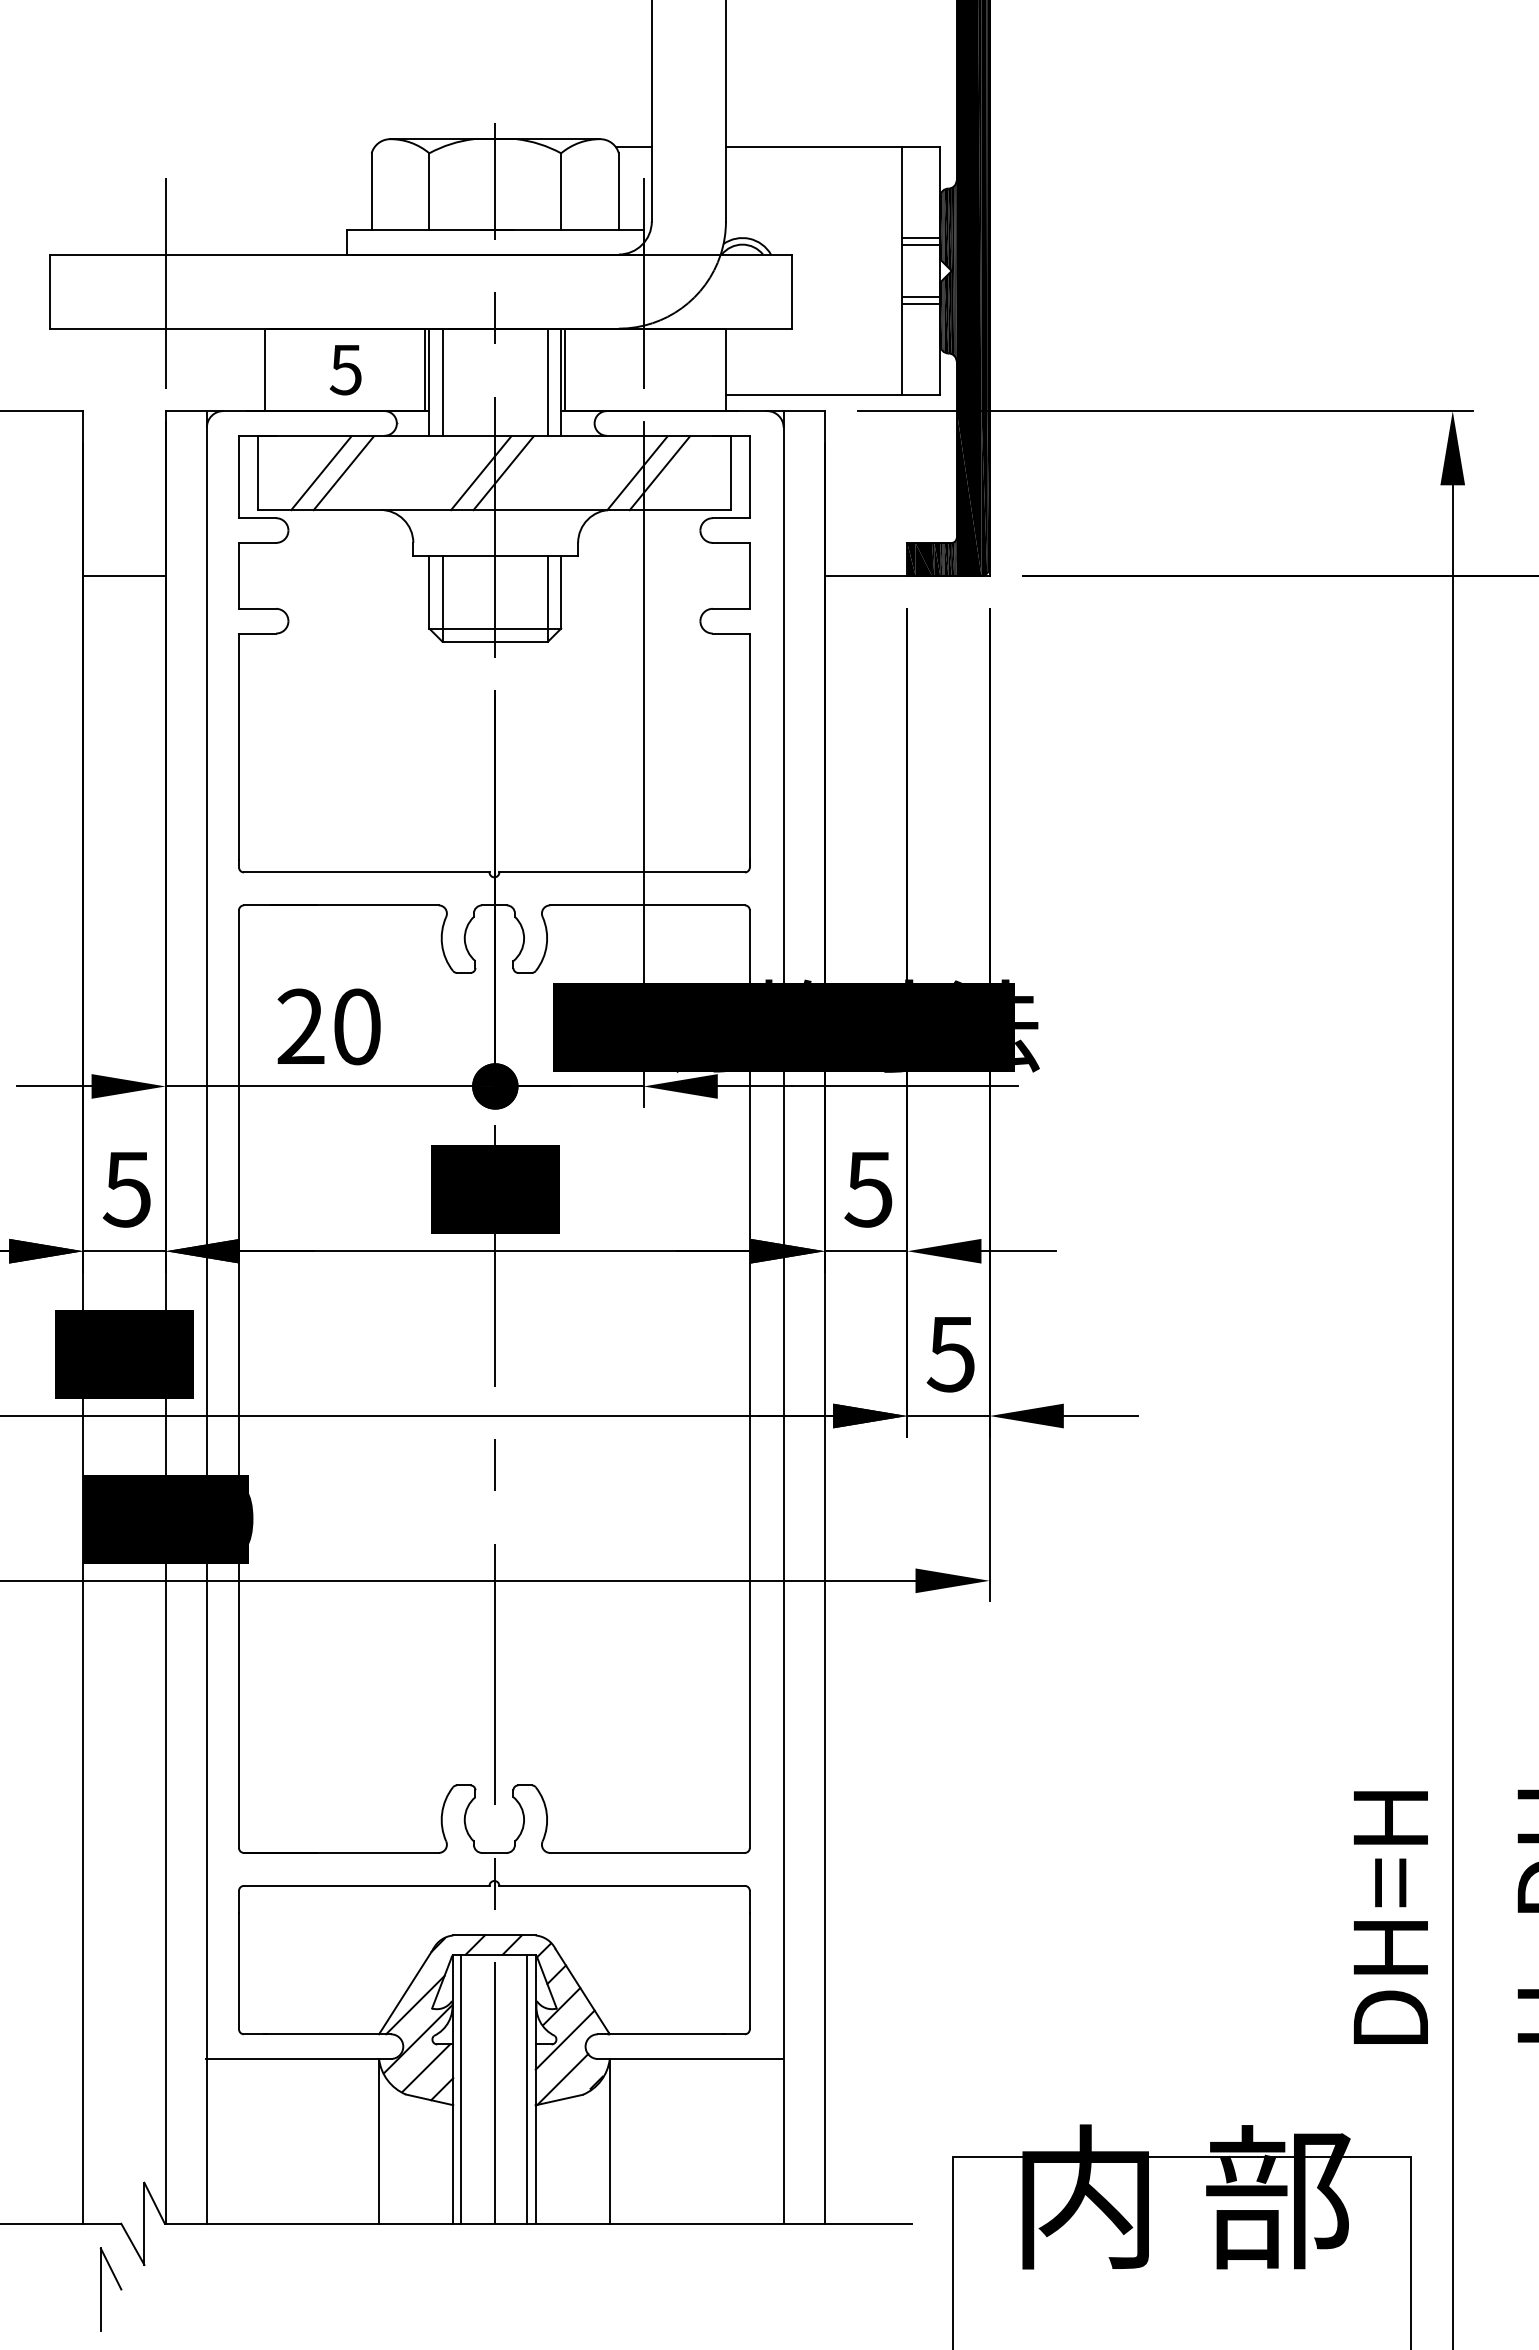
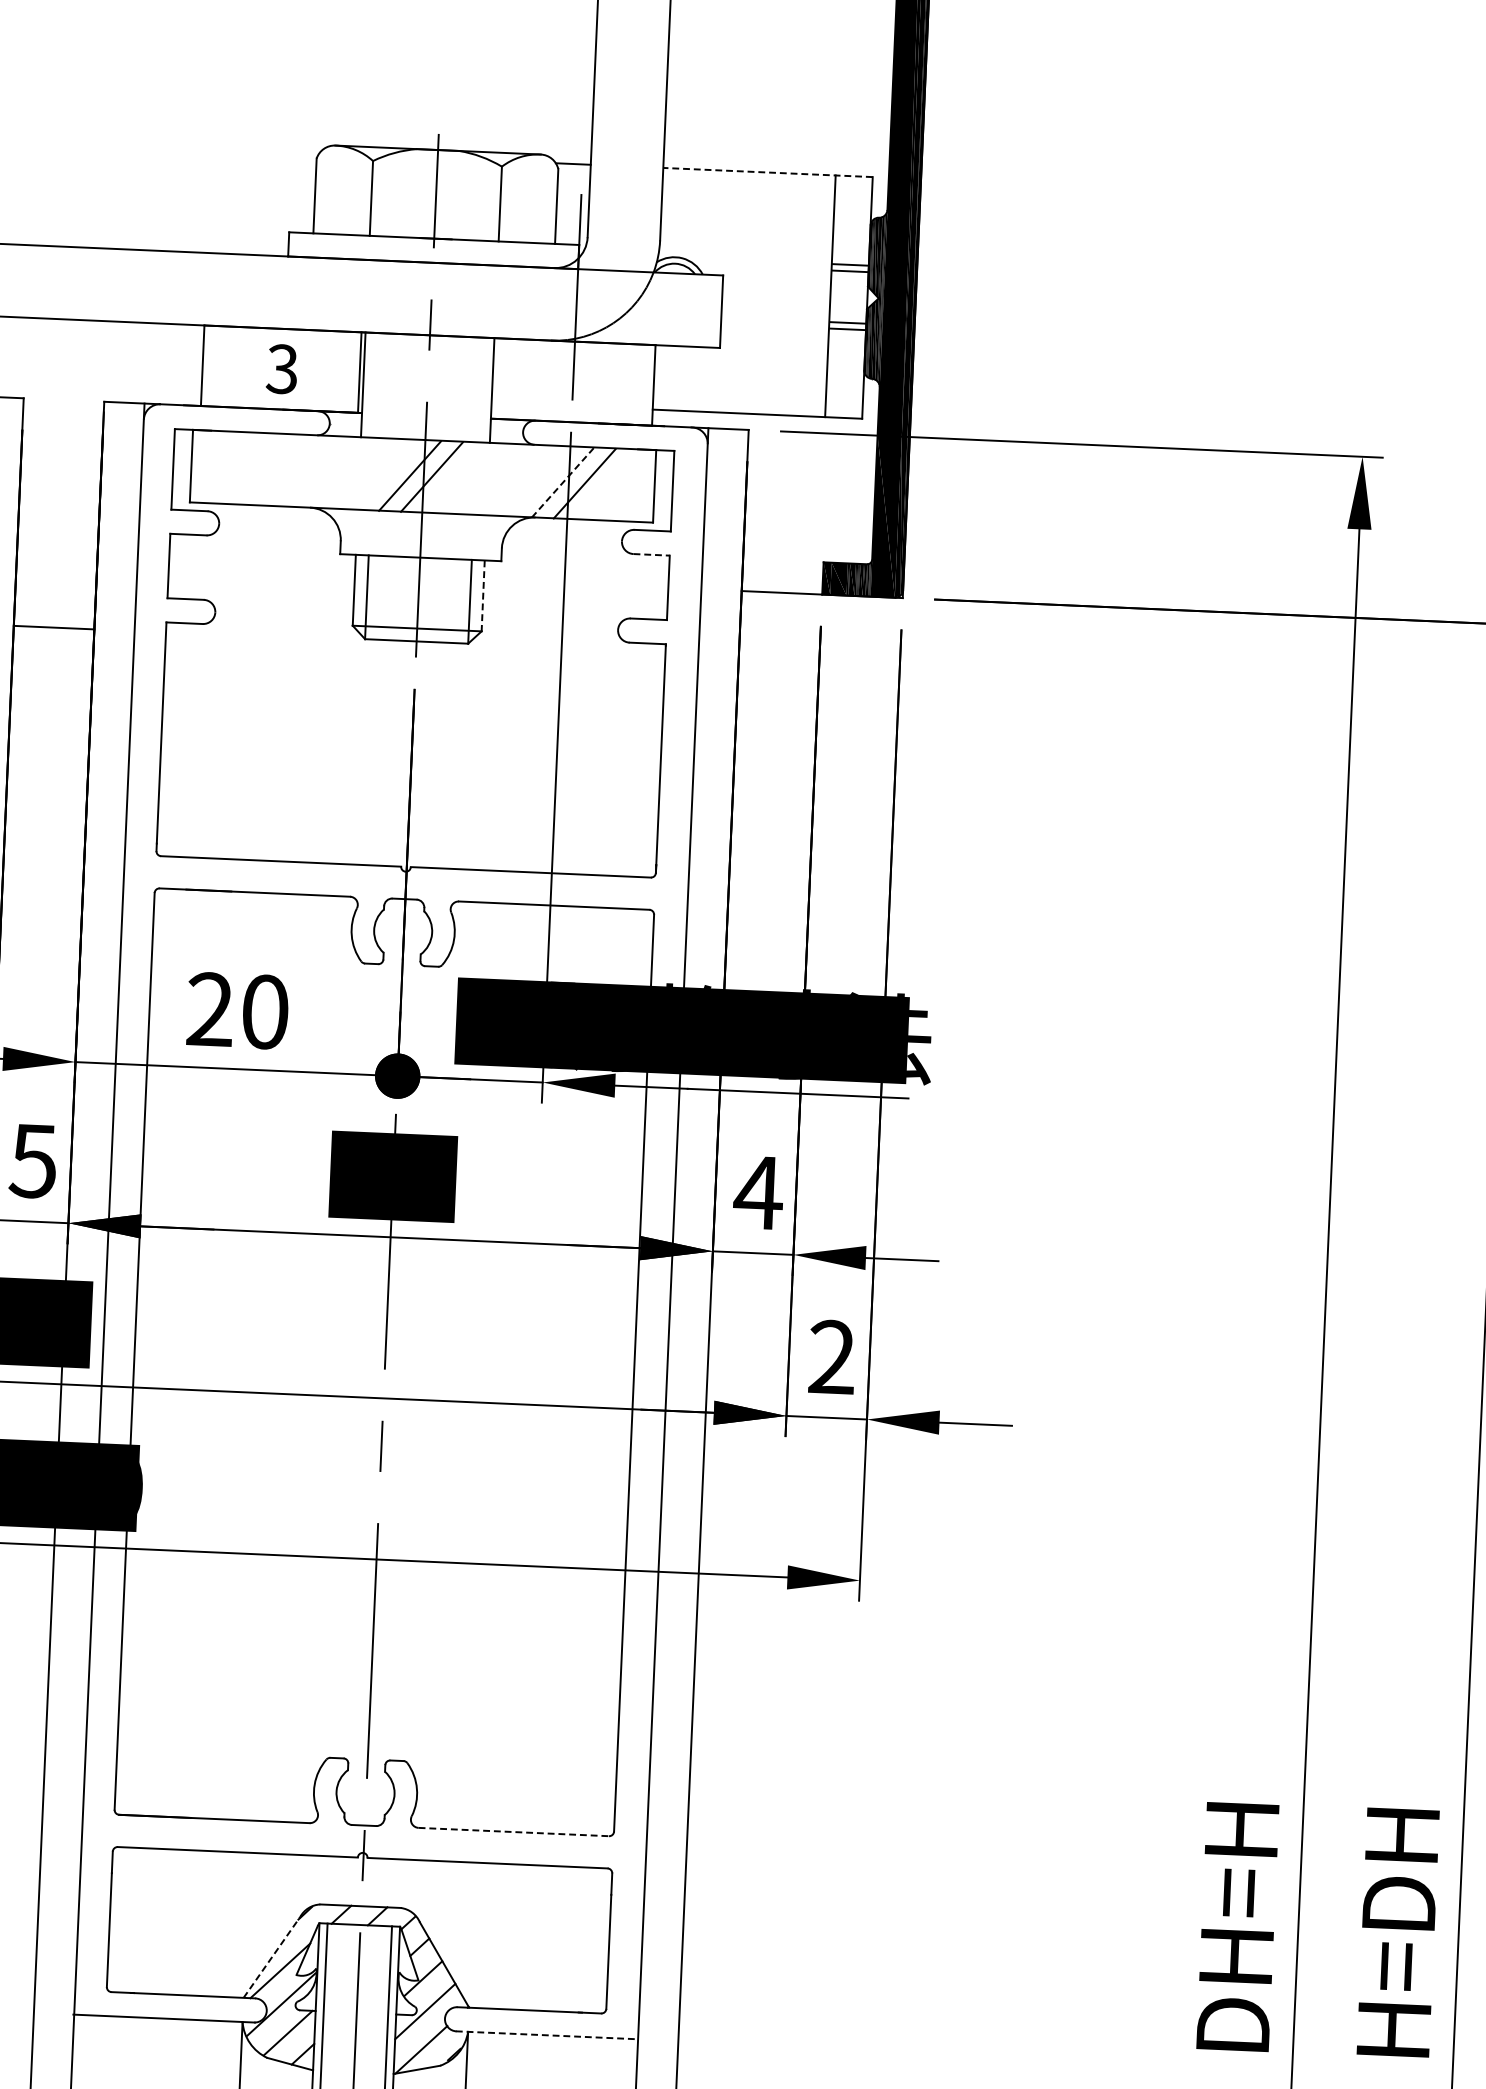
line: (832, 147) -> (767, 172), solid -> dashed
line: (165, 282) -> (109, 276), removed
text: (345, 369) -> (281, 368), 5 -> 3
line: (565, 369) -> (496, 378), removed
line: (442, 381) -> (376, 384), removed
line: (548, 381) -> (479, 389), removed
line: (321, 473) -> (253, 469), removed
line: (343, 473) -> (275, 470), removed
line: (637, 473) -> (562, 482), solid -> dashed
line: (731, 542) -> (651, 554), solid -> dashed
line: (124, 575) -> (54, 627), moved
line: (561, 592) -> (483, 596), solid -> dashed
text: (868, 1189) -> (758, 1192), 5 -> 4
text: (950, 1353) -> (831, 1356), 5 -> 2
line: (648, 1852) -> (514, 1831), solid -> dashed
line: (406, 1991) -> (272, 1957), solid -> dashed
line: (690, 2058) -> (547, 2034), solid -> dashed

